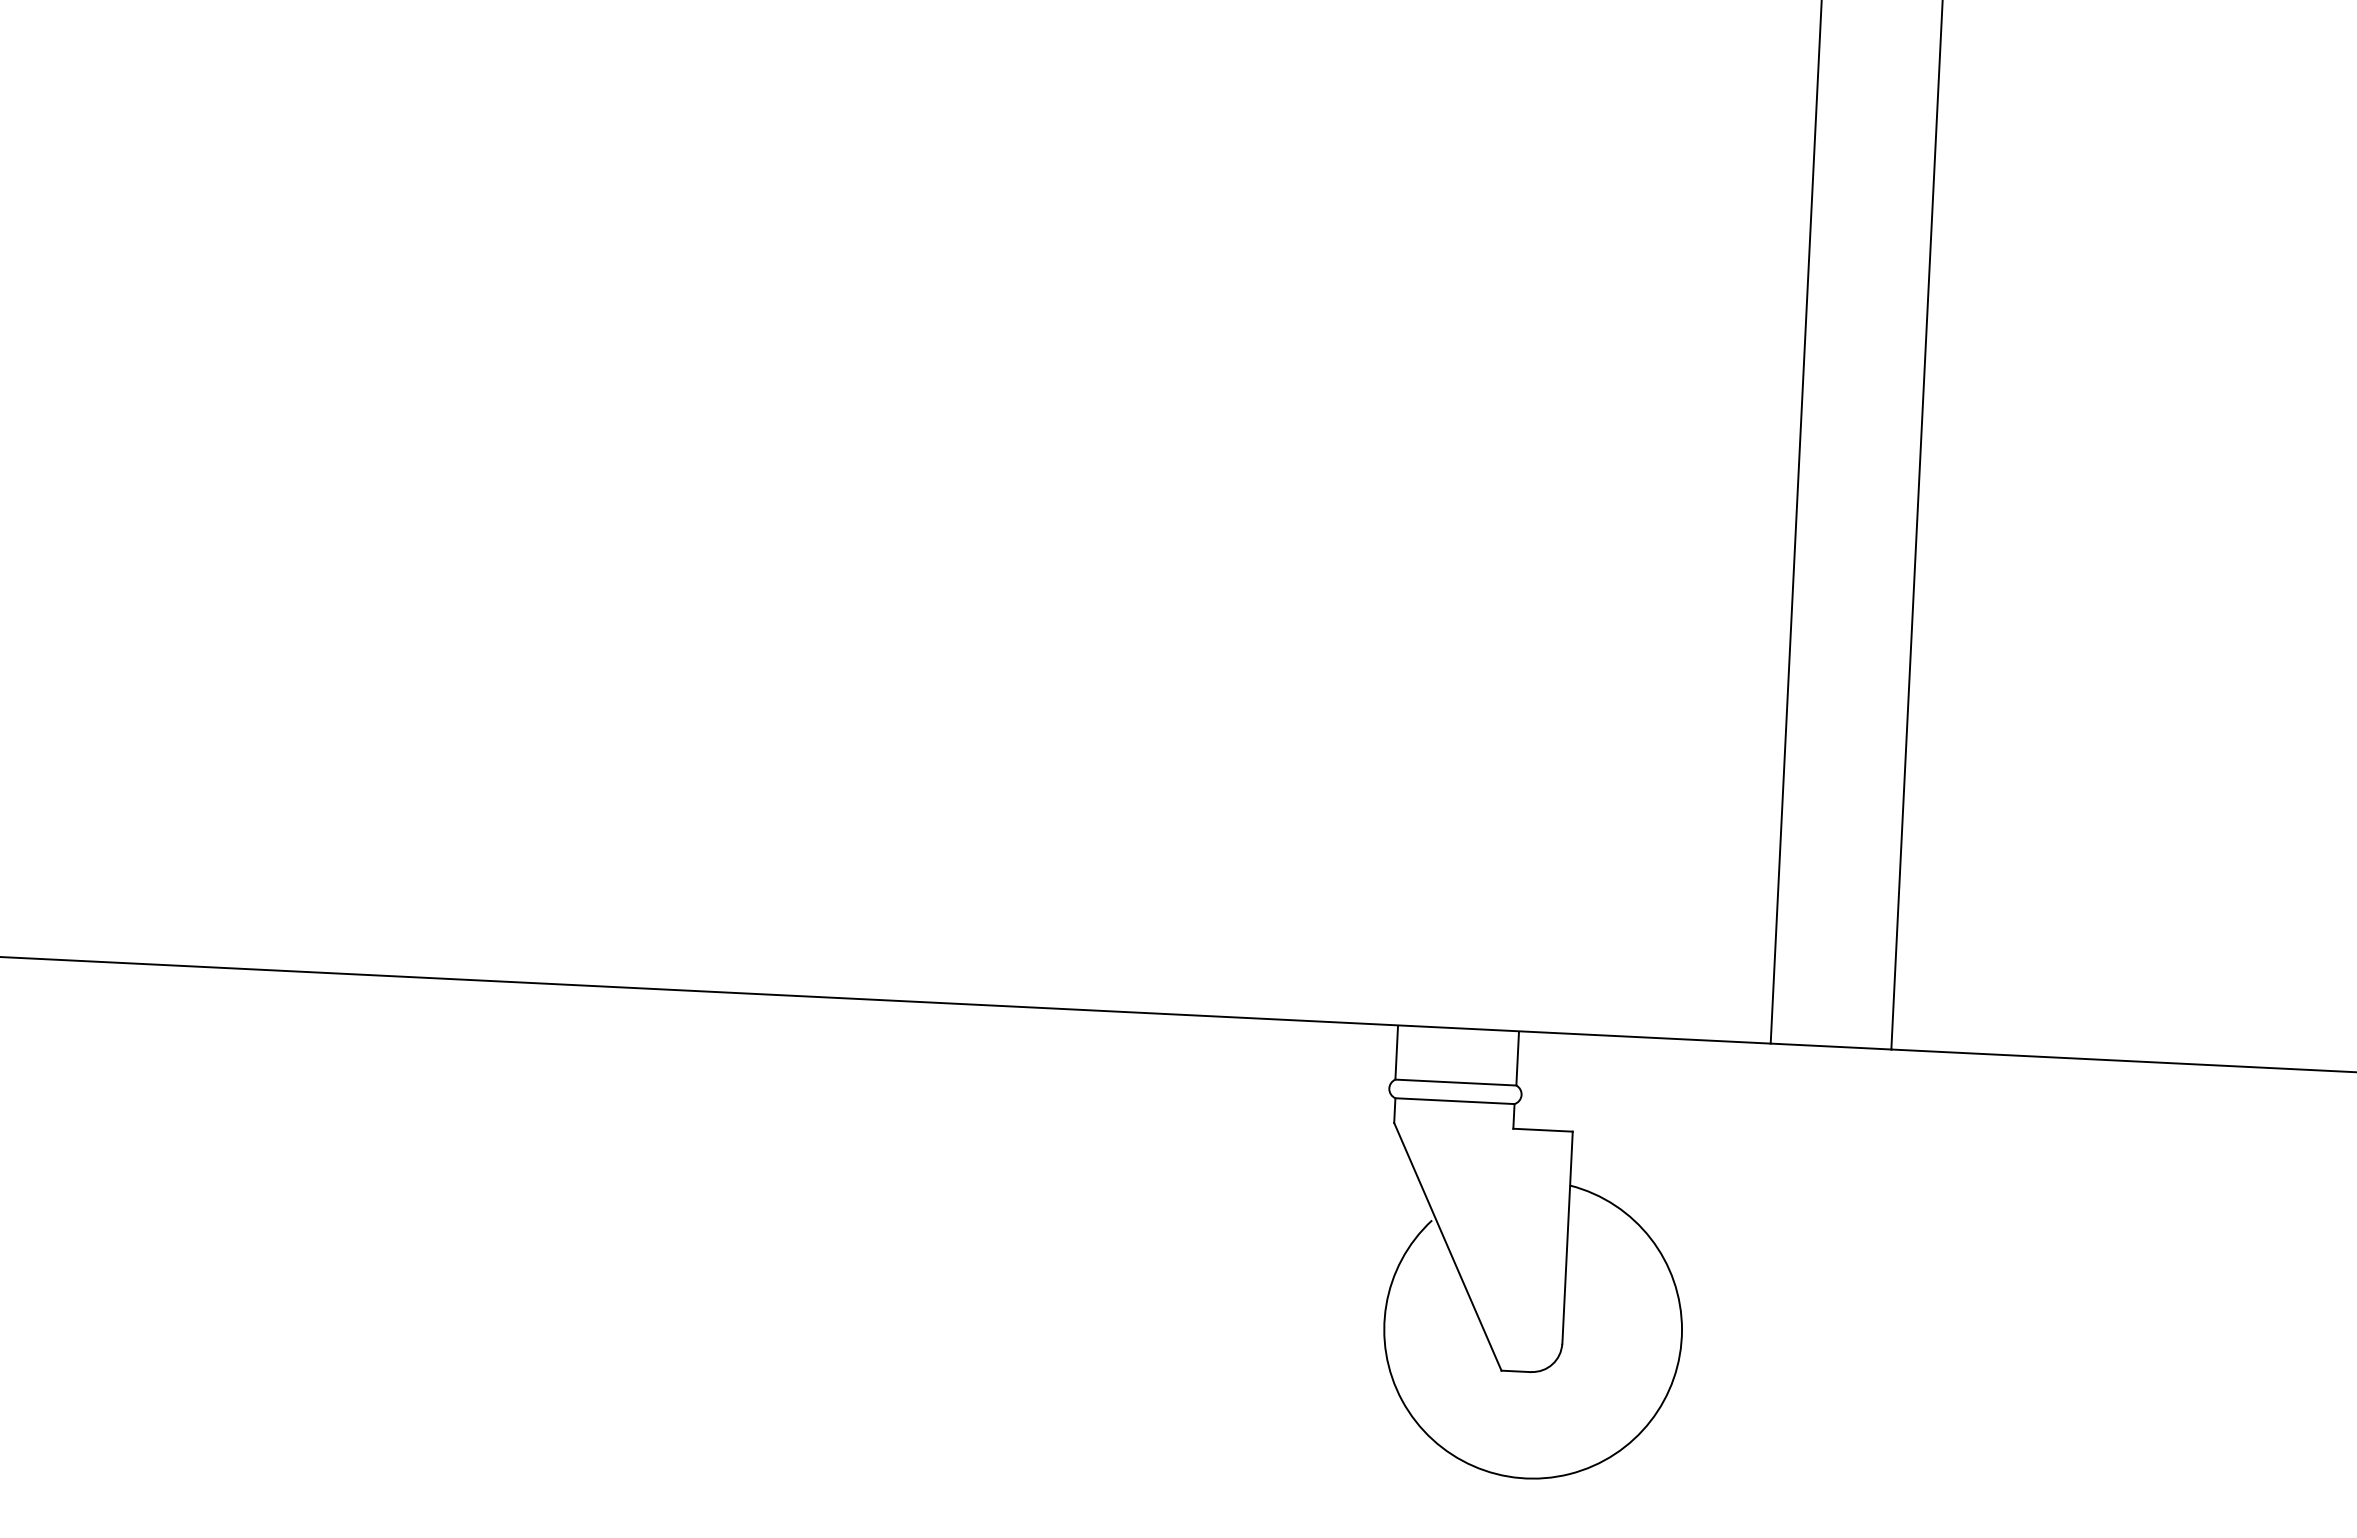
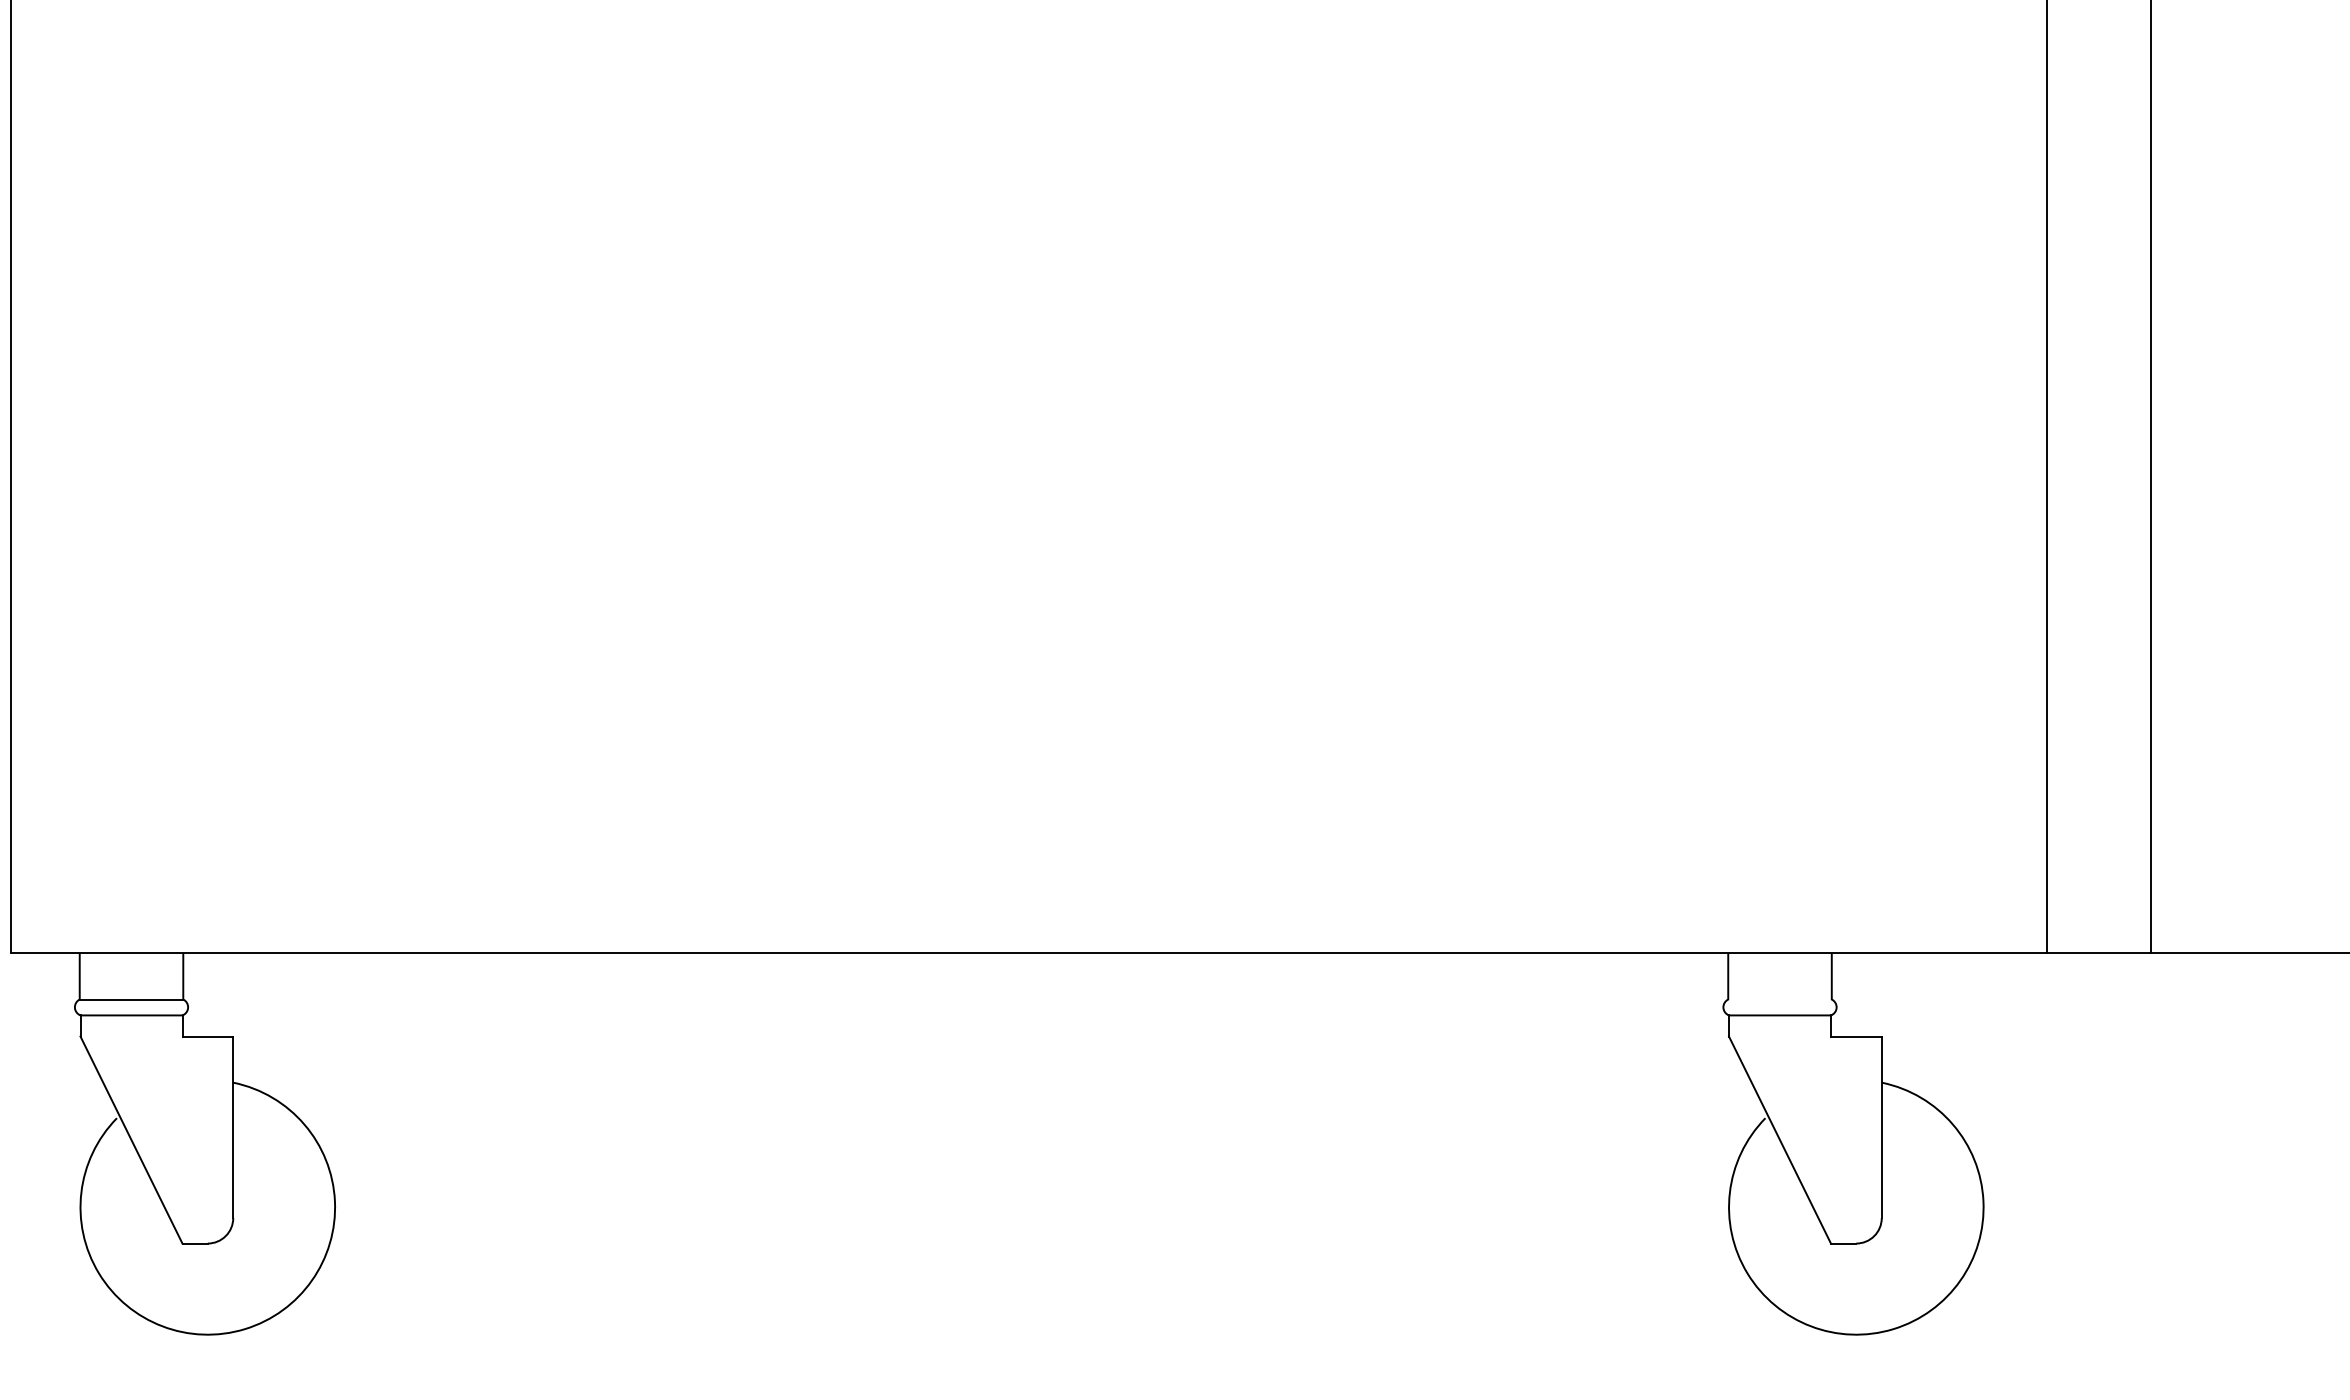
line: (1455, 1082) -> (1779, 999), removed

